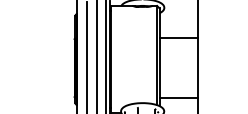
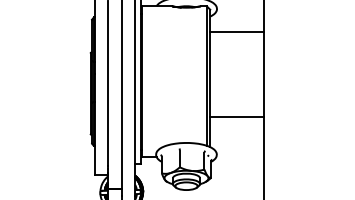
line: (178, 38) -> (237, 32), moved
line: (178, 98) -> (237, 117), moved

